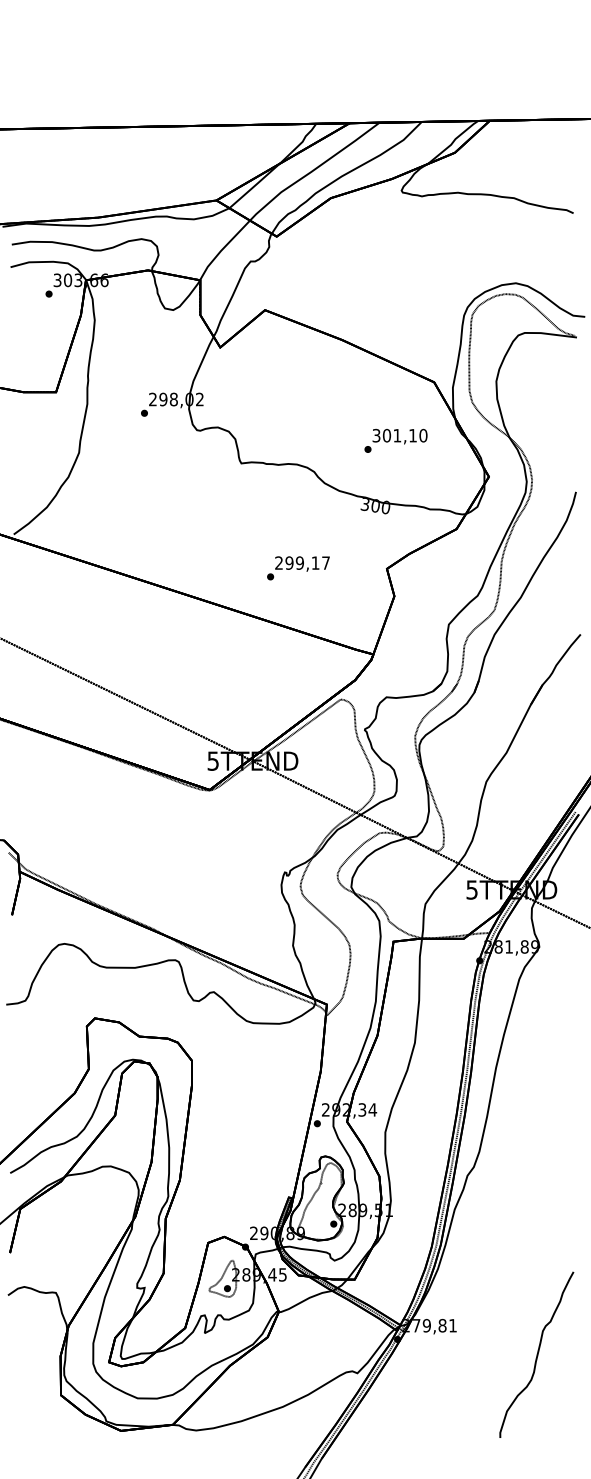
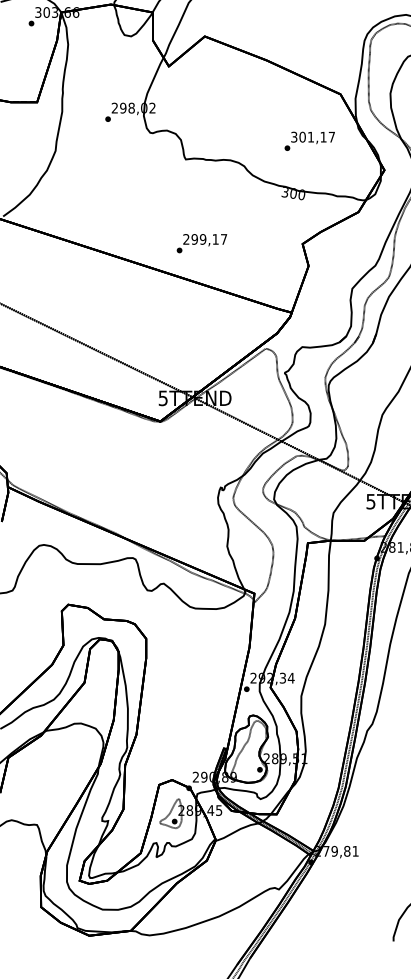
text: (423, 435) -> (331, 137), 301,10 -> 301,17
text: (298, 568) -> (201, 243), moved

